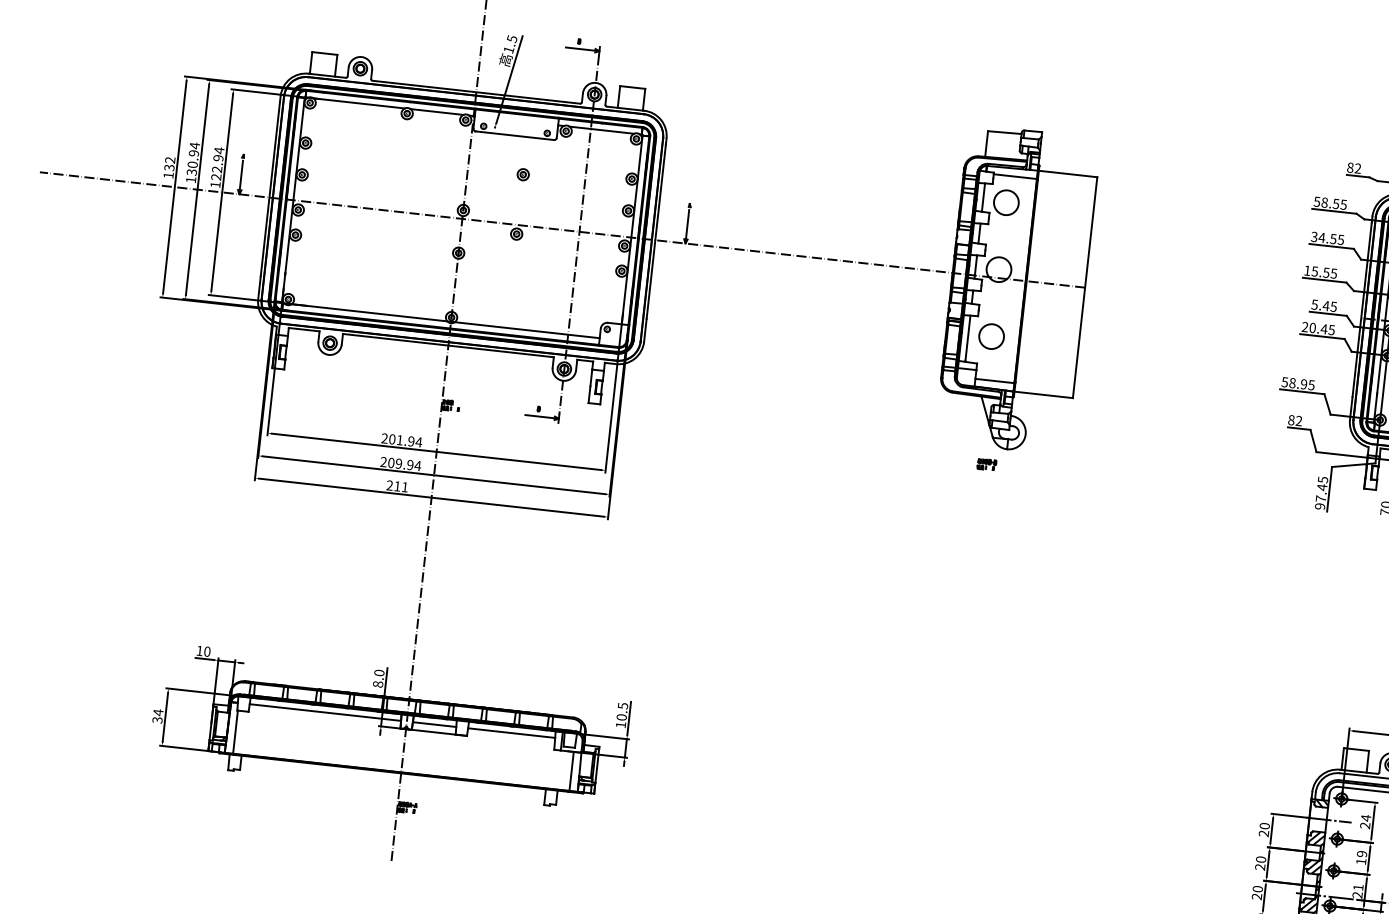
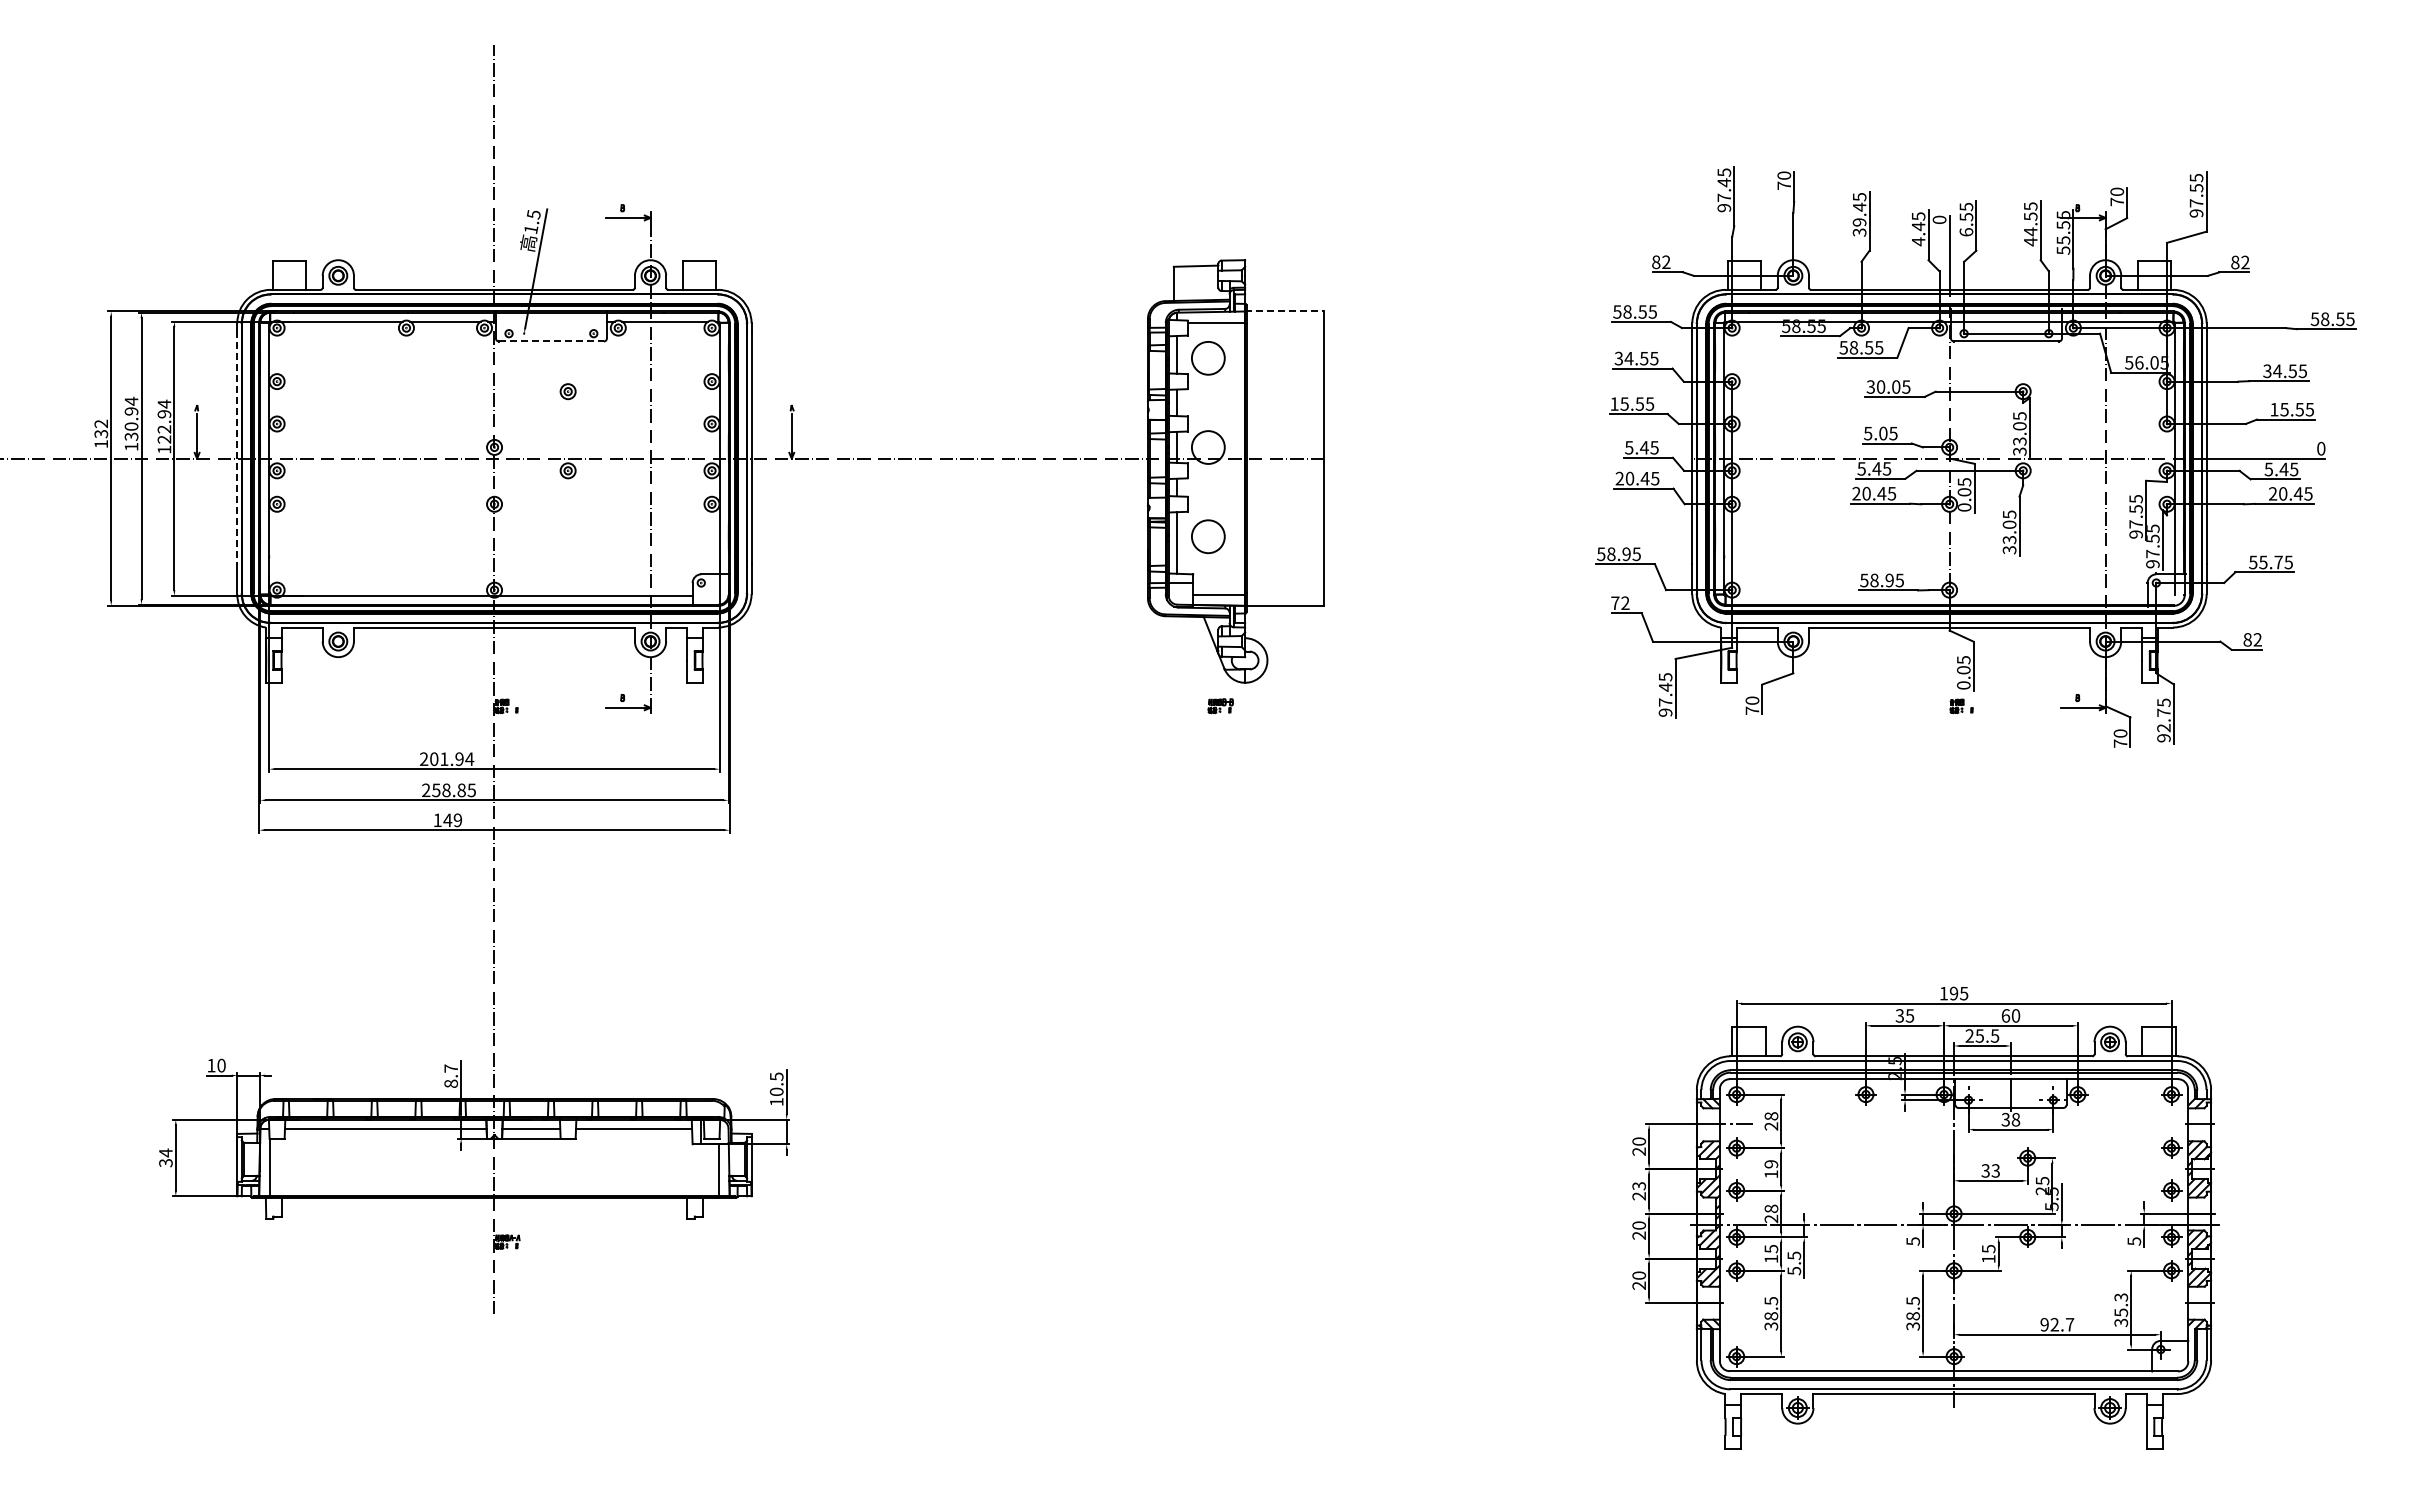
line: (514, 135) -> (551, 341), solid -> dashed
line: (1067, 173) -> (1284, 311), solid -> dashed
line: (270, 189) -> (237, 448), solid -> dashed
text: (1291, 420) -> (1615, 603), 82 -> 72
text: (404, 464) -> (454, 790), 209.94 -> 258.85
text: (397, 486) -> (447, 820), 211 -> 149
text: (379, 672) -> (451, 1068), 8.0 -> 8.7
text: (1366, 817) -> (1771, 1115), 24 -> 28
text: (1260, 859) -> (1638, 1186), 20 -> 23
text: (1358, 887) -> (1771, 1208), 21 -> 28

